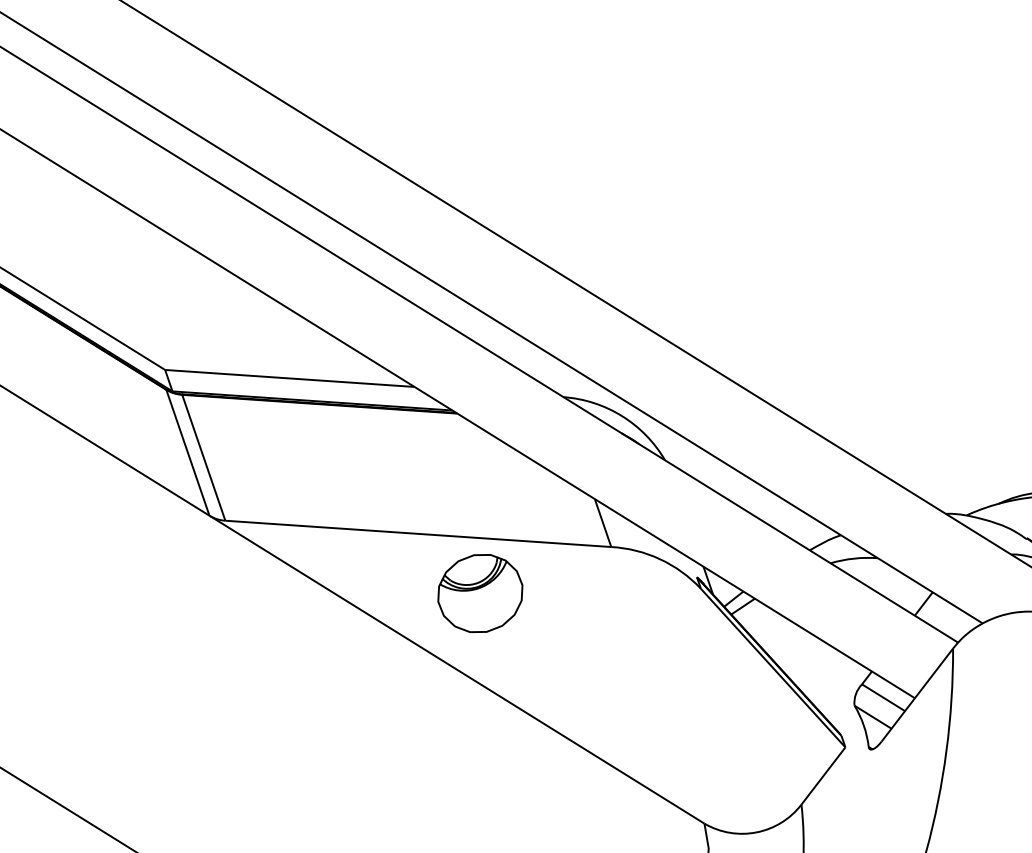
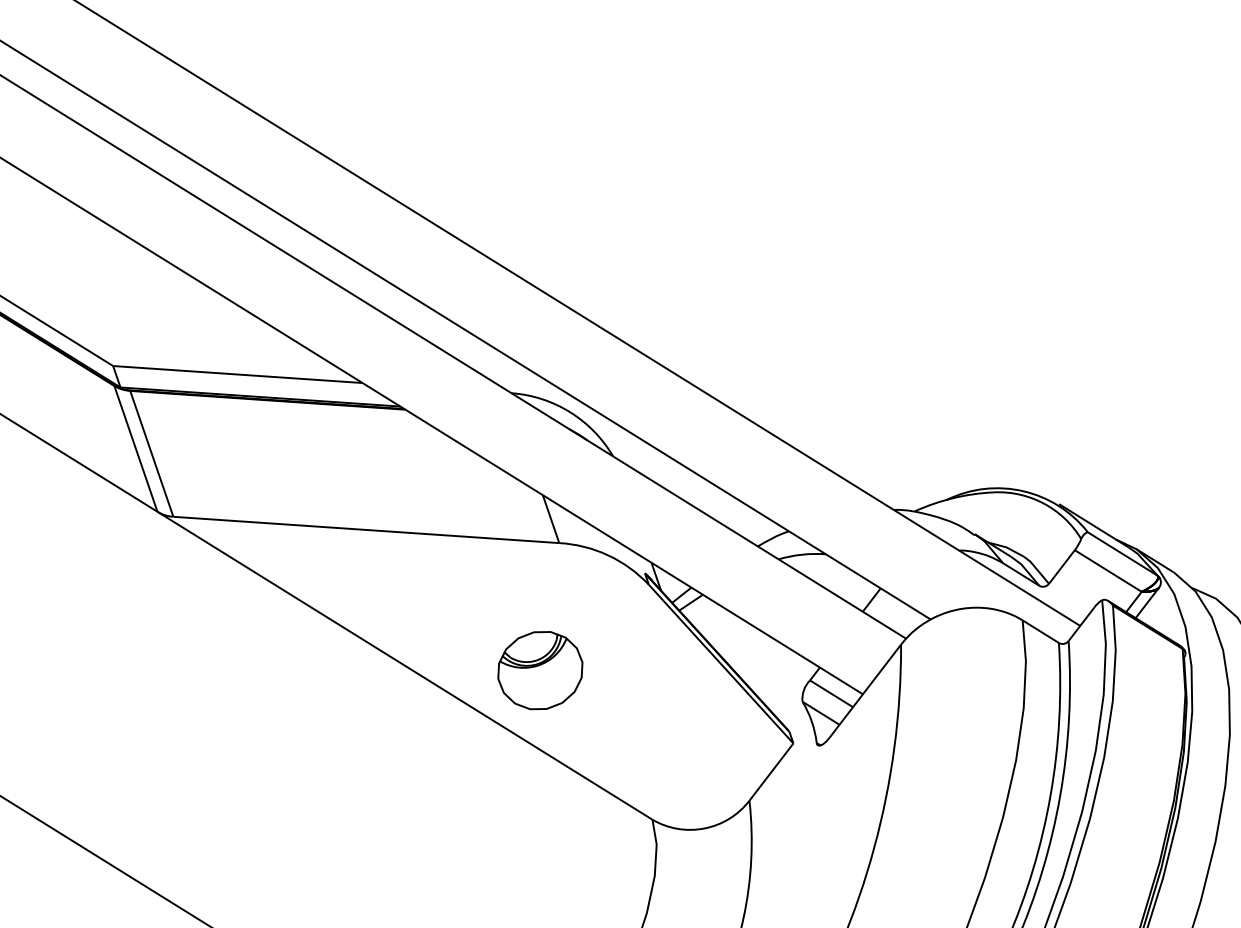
part: (480, 593) -> (540, 670), moved

